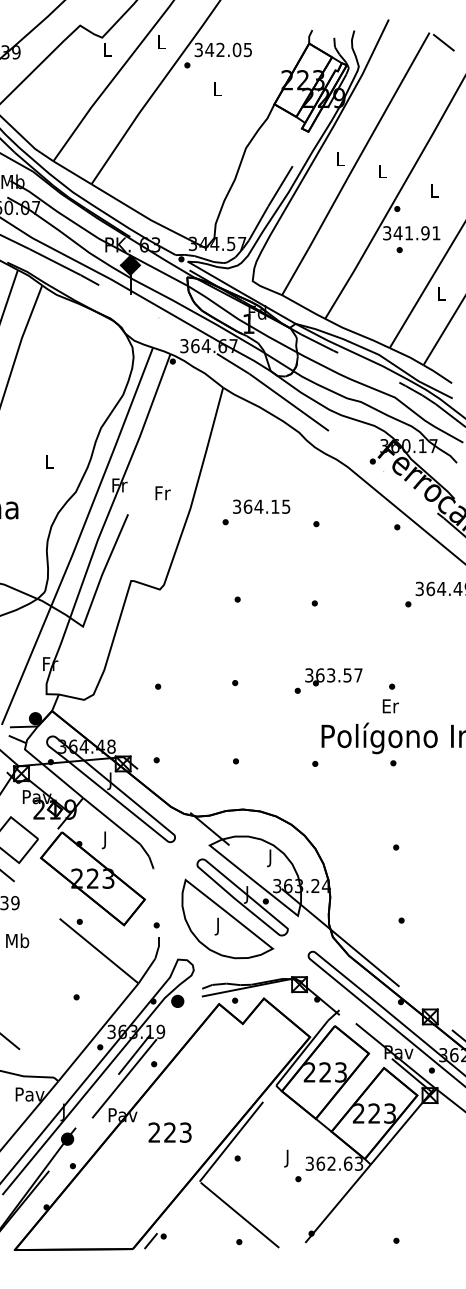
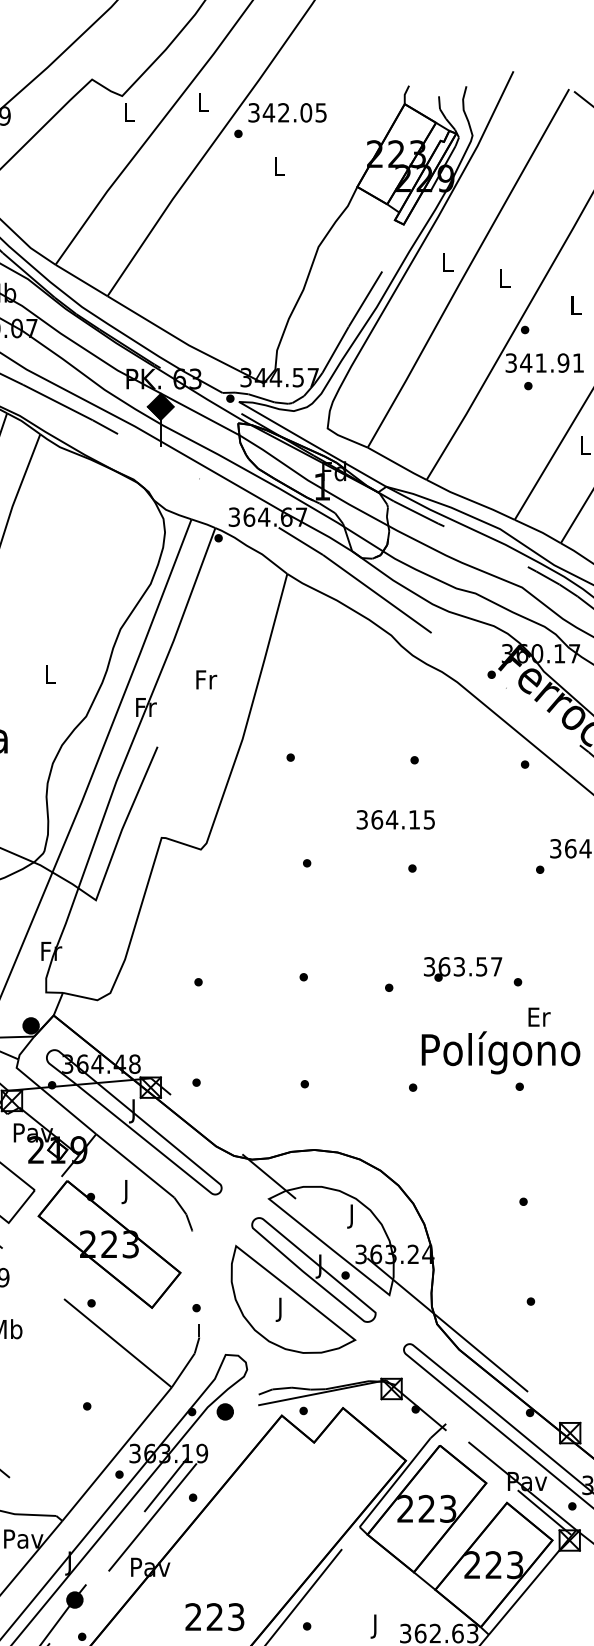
text: (162, 493) -> (205, 680), moved
text: (261, 506) -> (395, 819), moved
text: (333, 677) -> (462, 969), moved
text: (390, 706) -> (539, 1017), moved
text: (169, 1132) -> (214, 1616), moved

